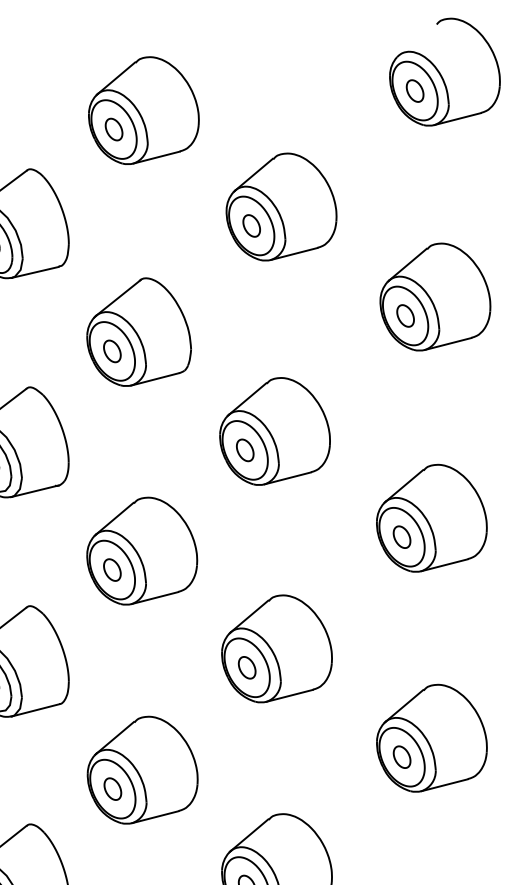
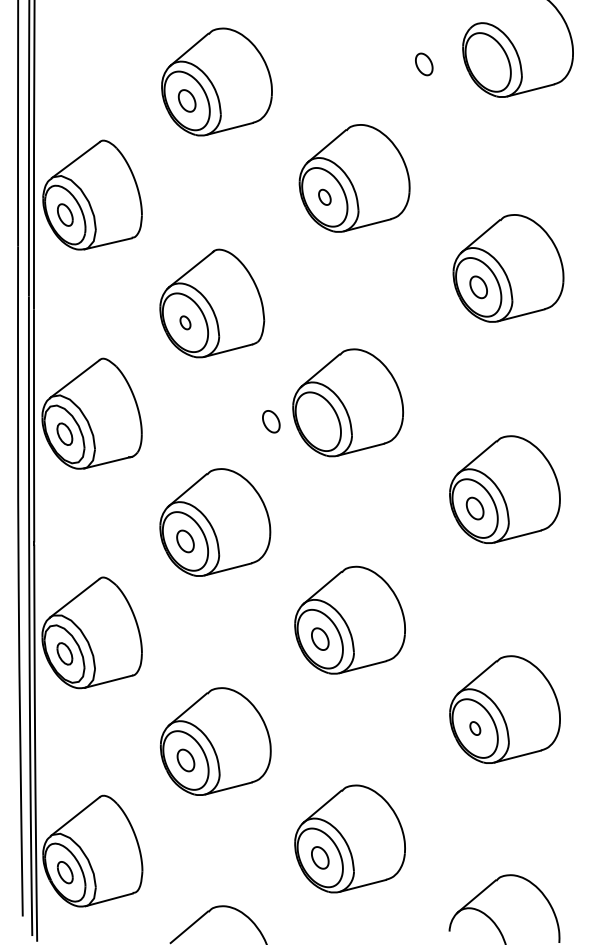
part: (415, 91) -> (424, 64), moved
part: (251, 226) -> (324, 197), size x0.7
part: (112, 351) -> (185, 322), size x0.6
part: (245, 450) -> (271, 421), moved
part: (402, 757) -> (475, 728), size x0.6

